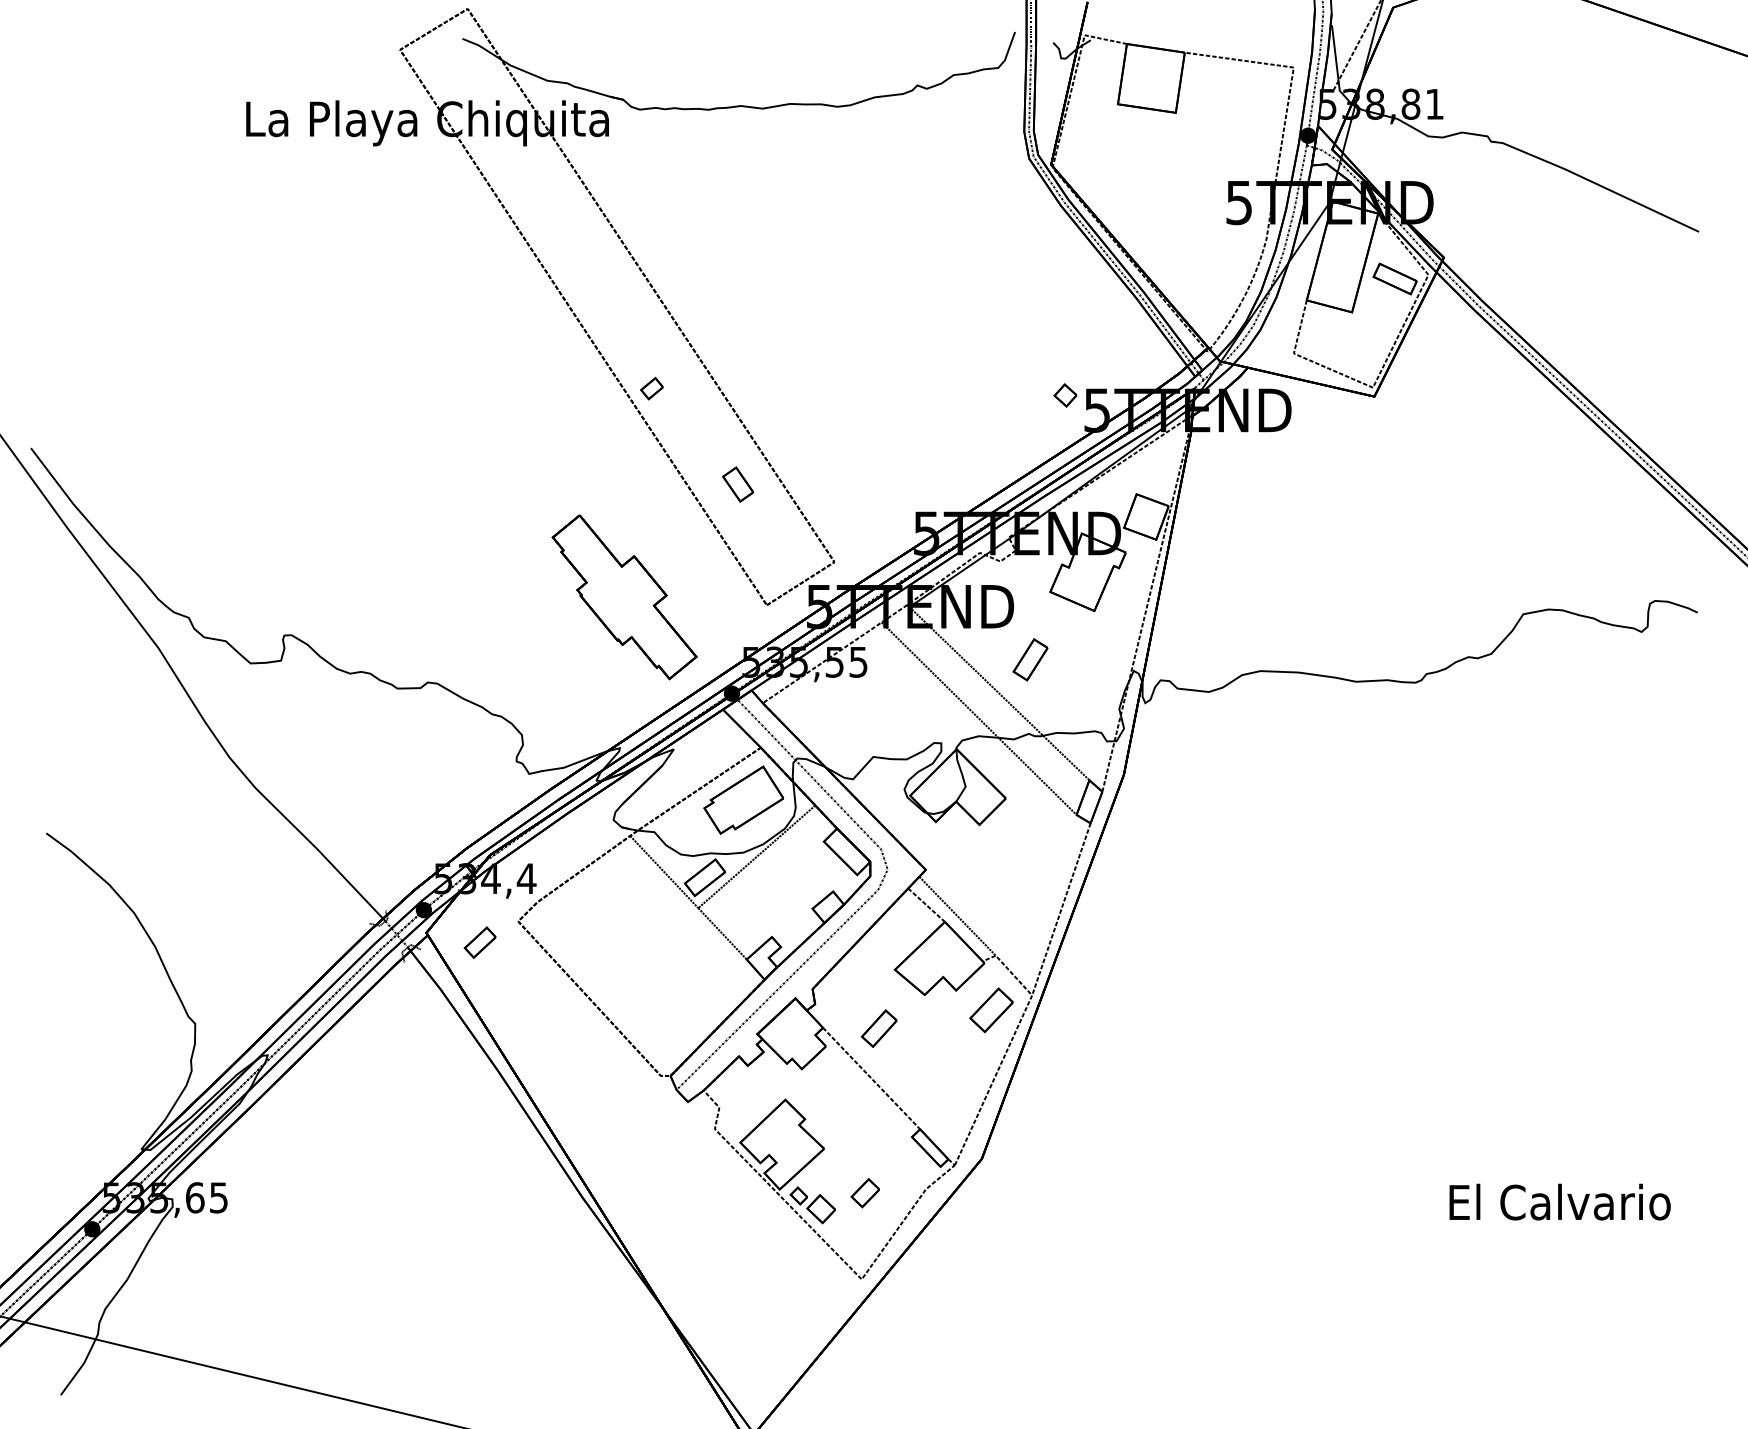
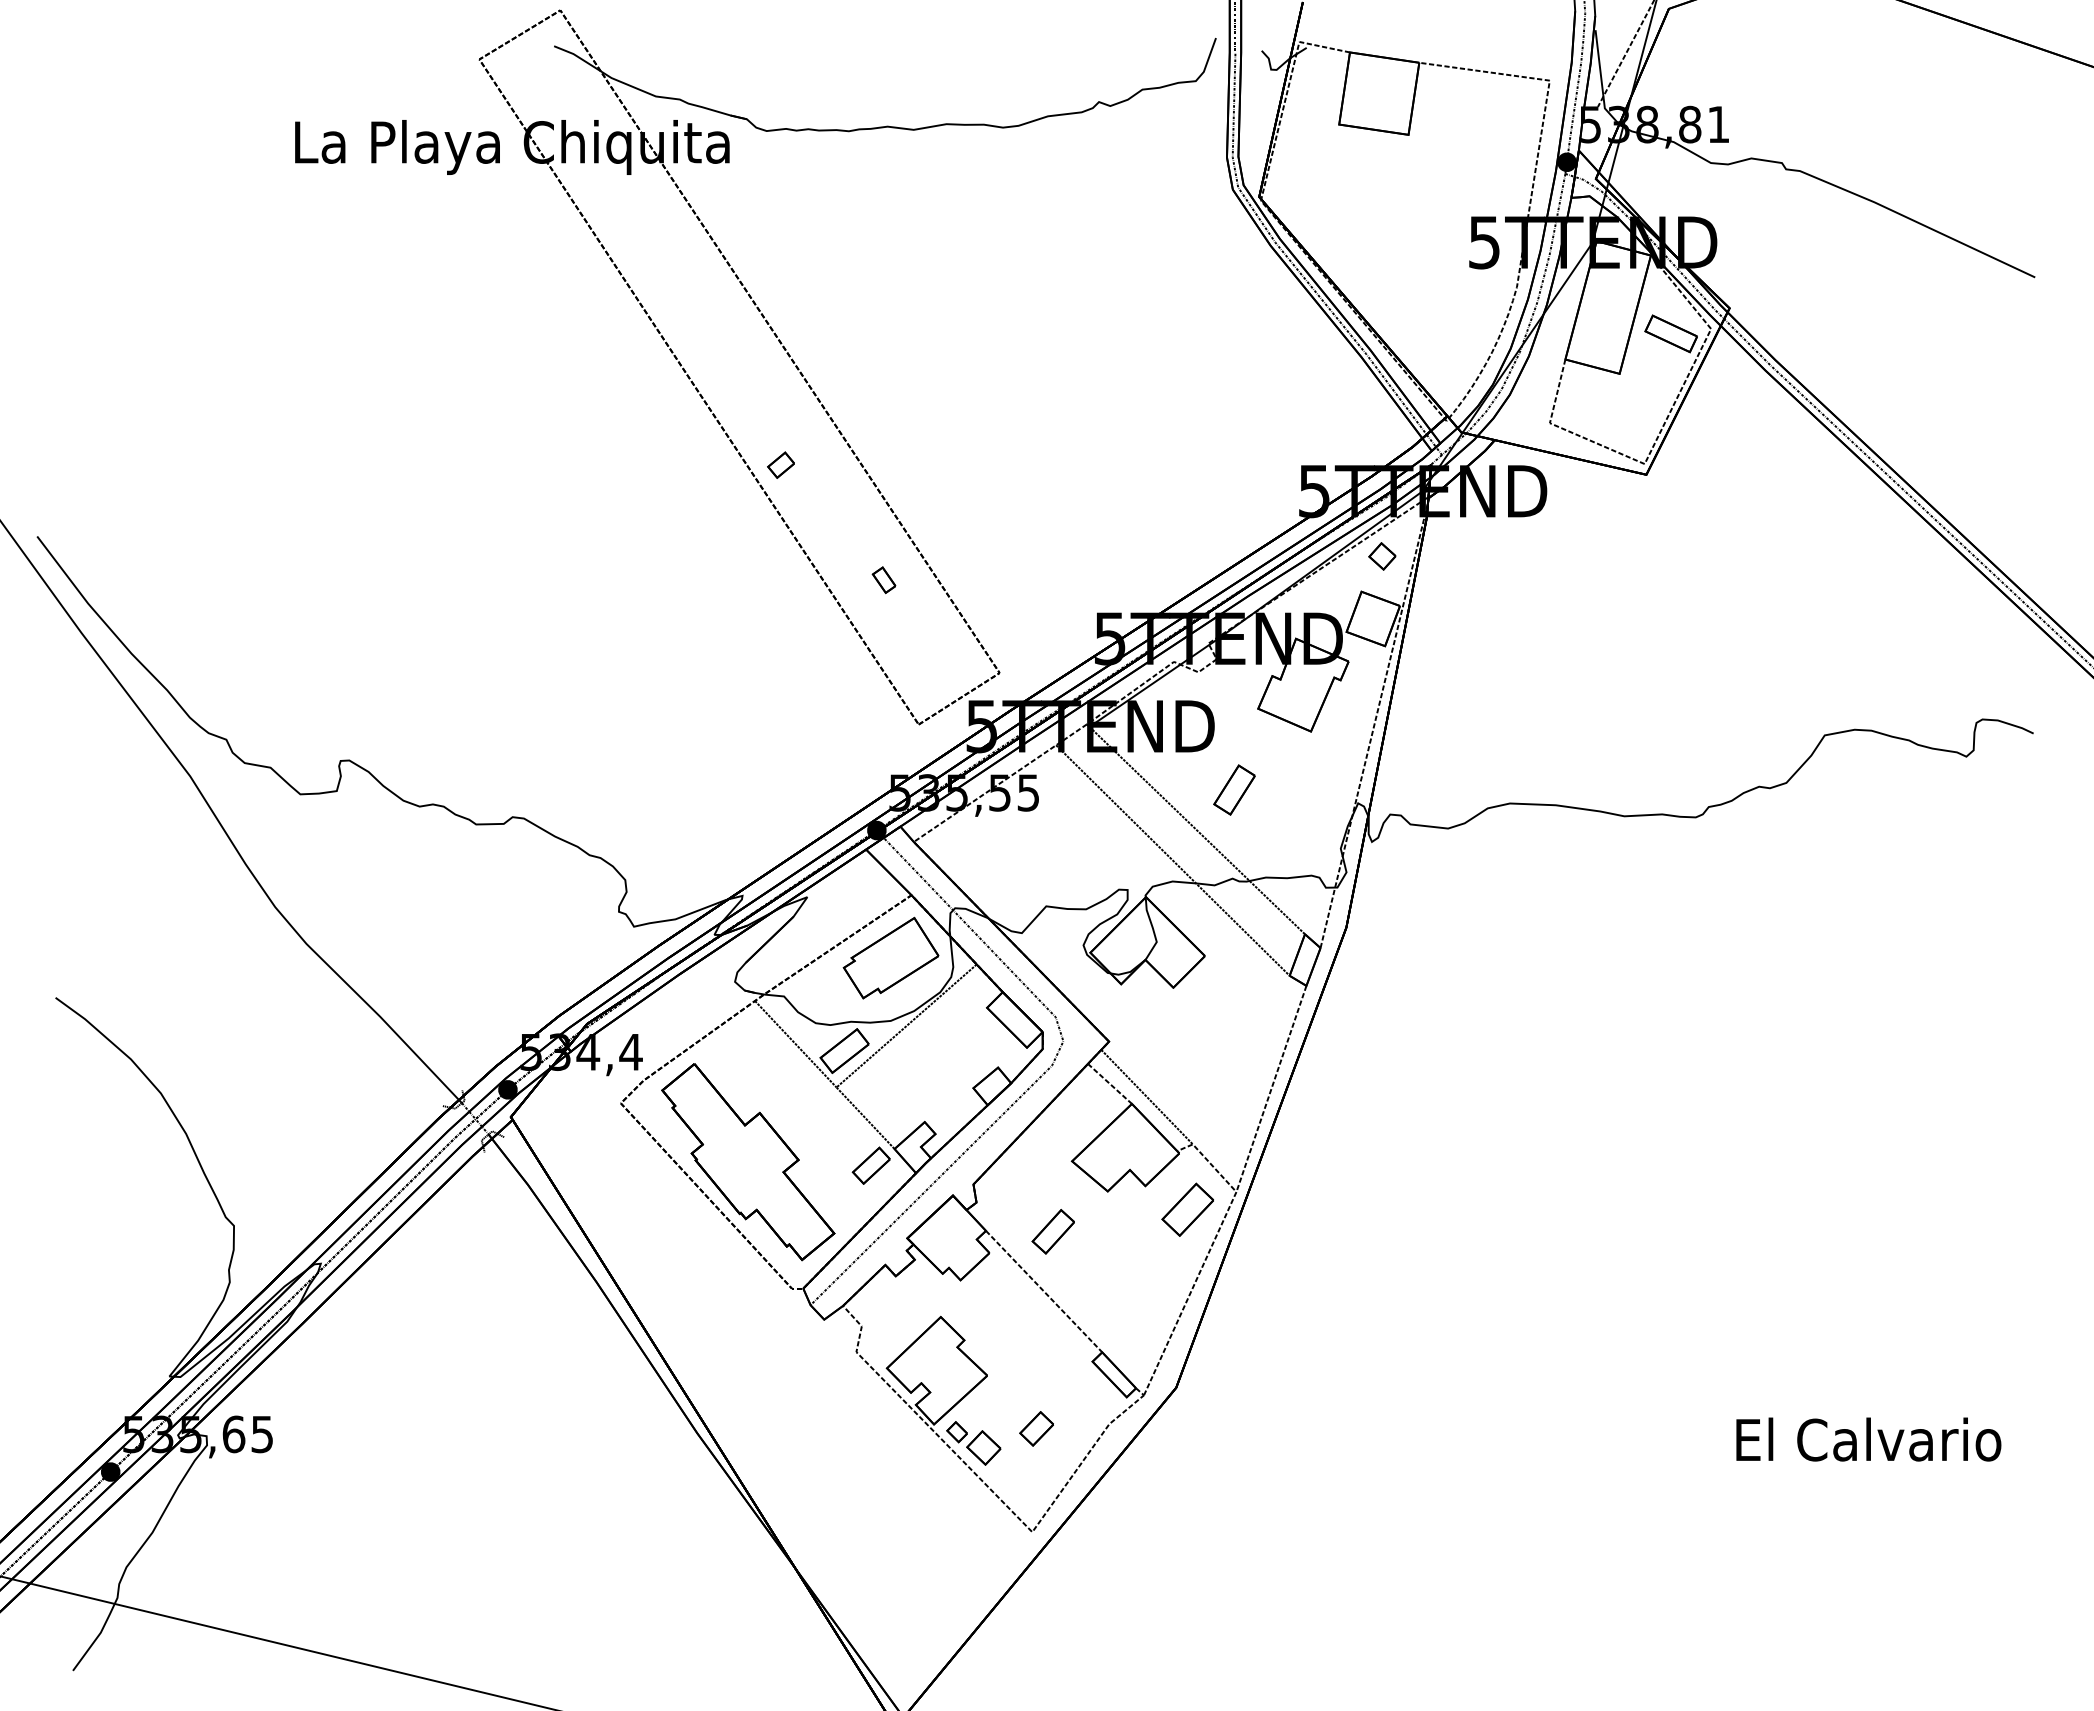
part: (1065, 395) -> (1382, 556), moved
part: (737, 484) -> (883, 580), size x0.62
part: (624, 597) -> (748, 1162), moved
part: (479, 942) -> (870, 1165), moved

